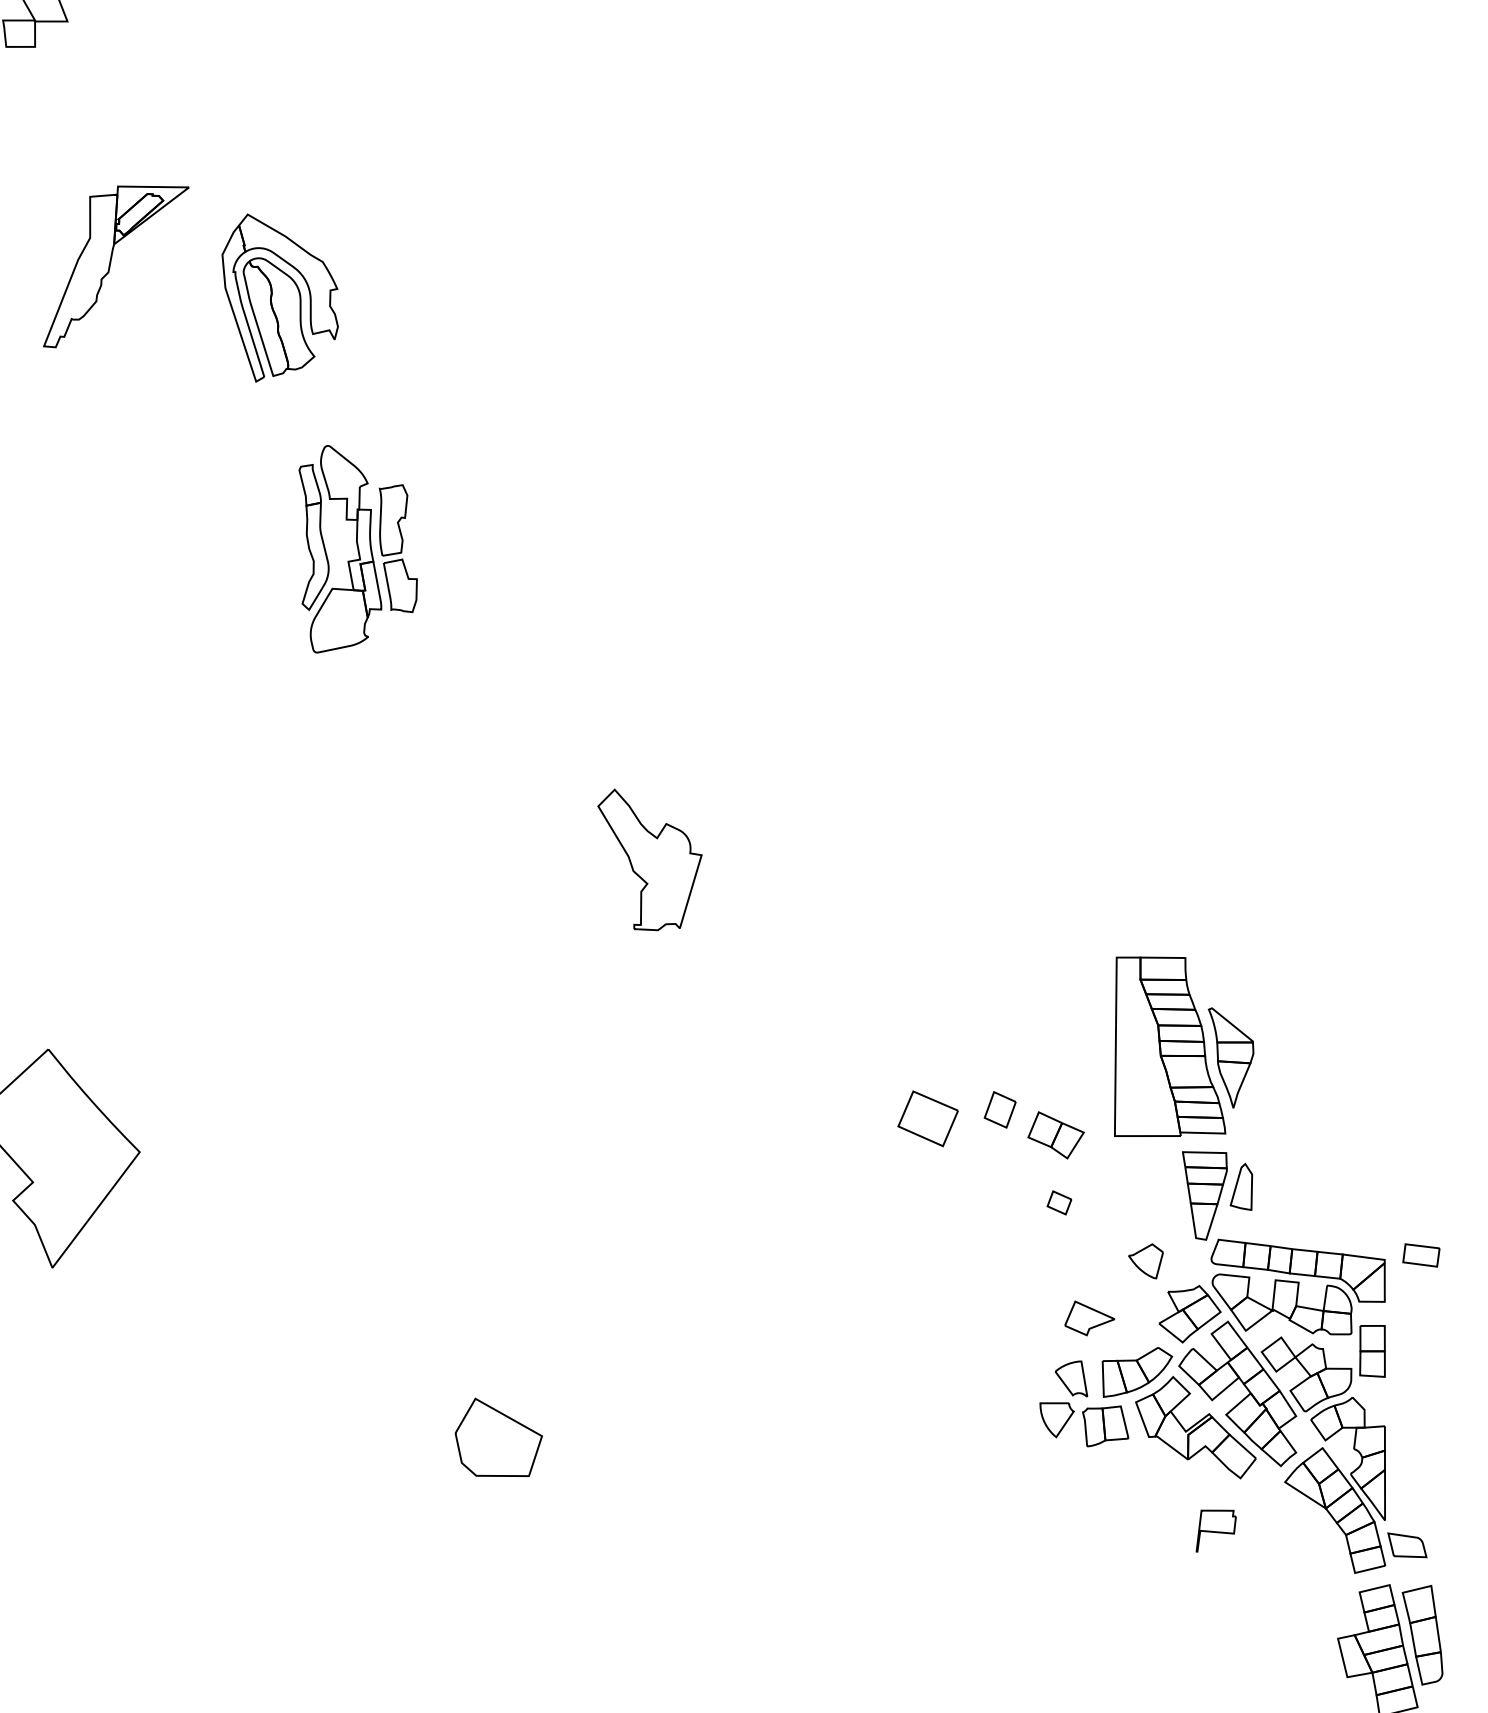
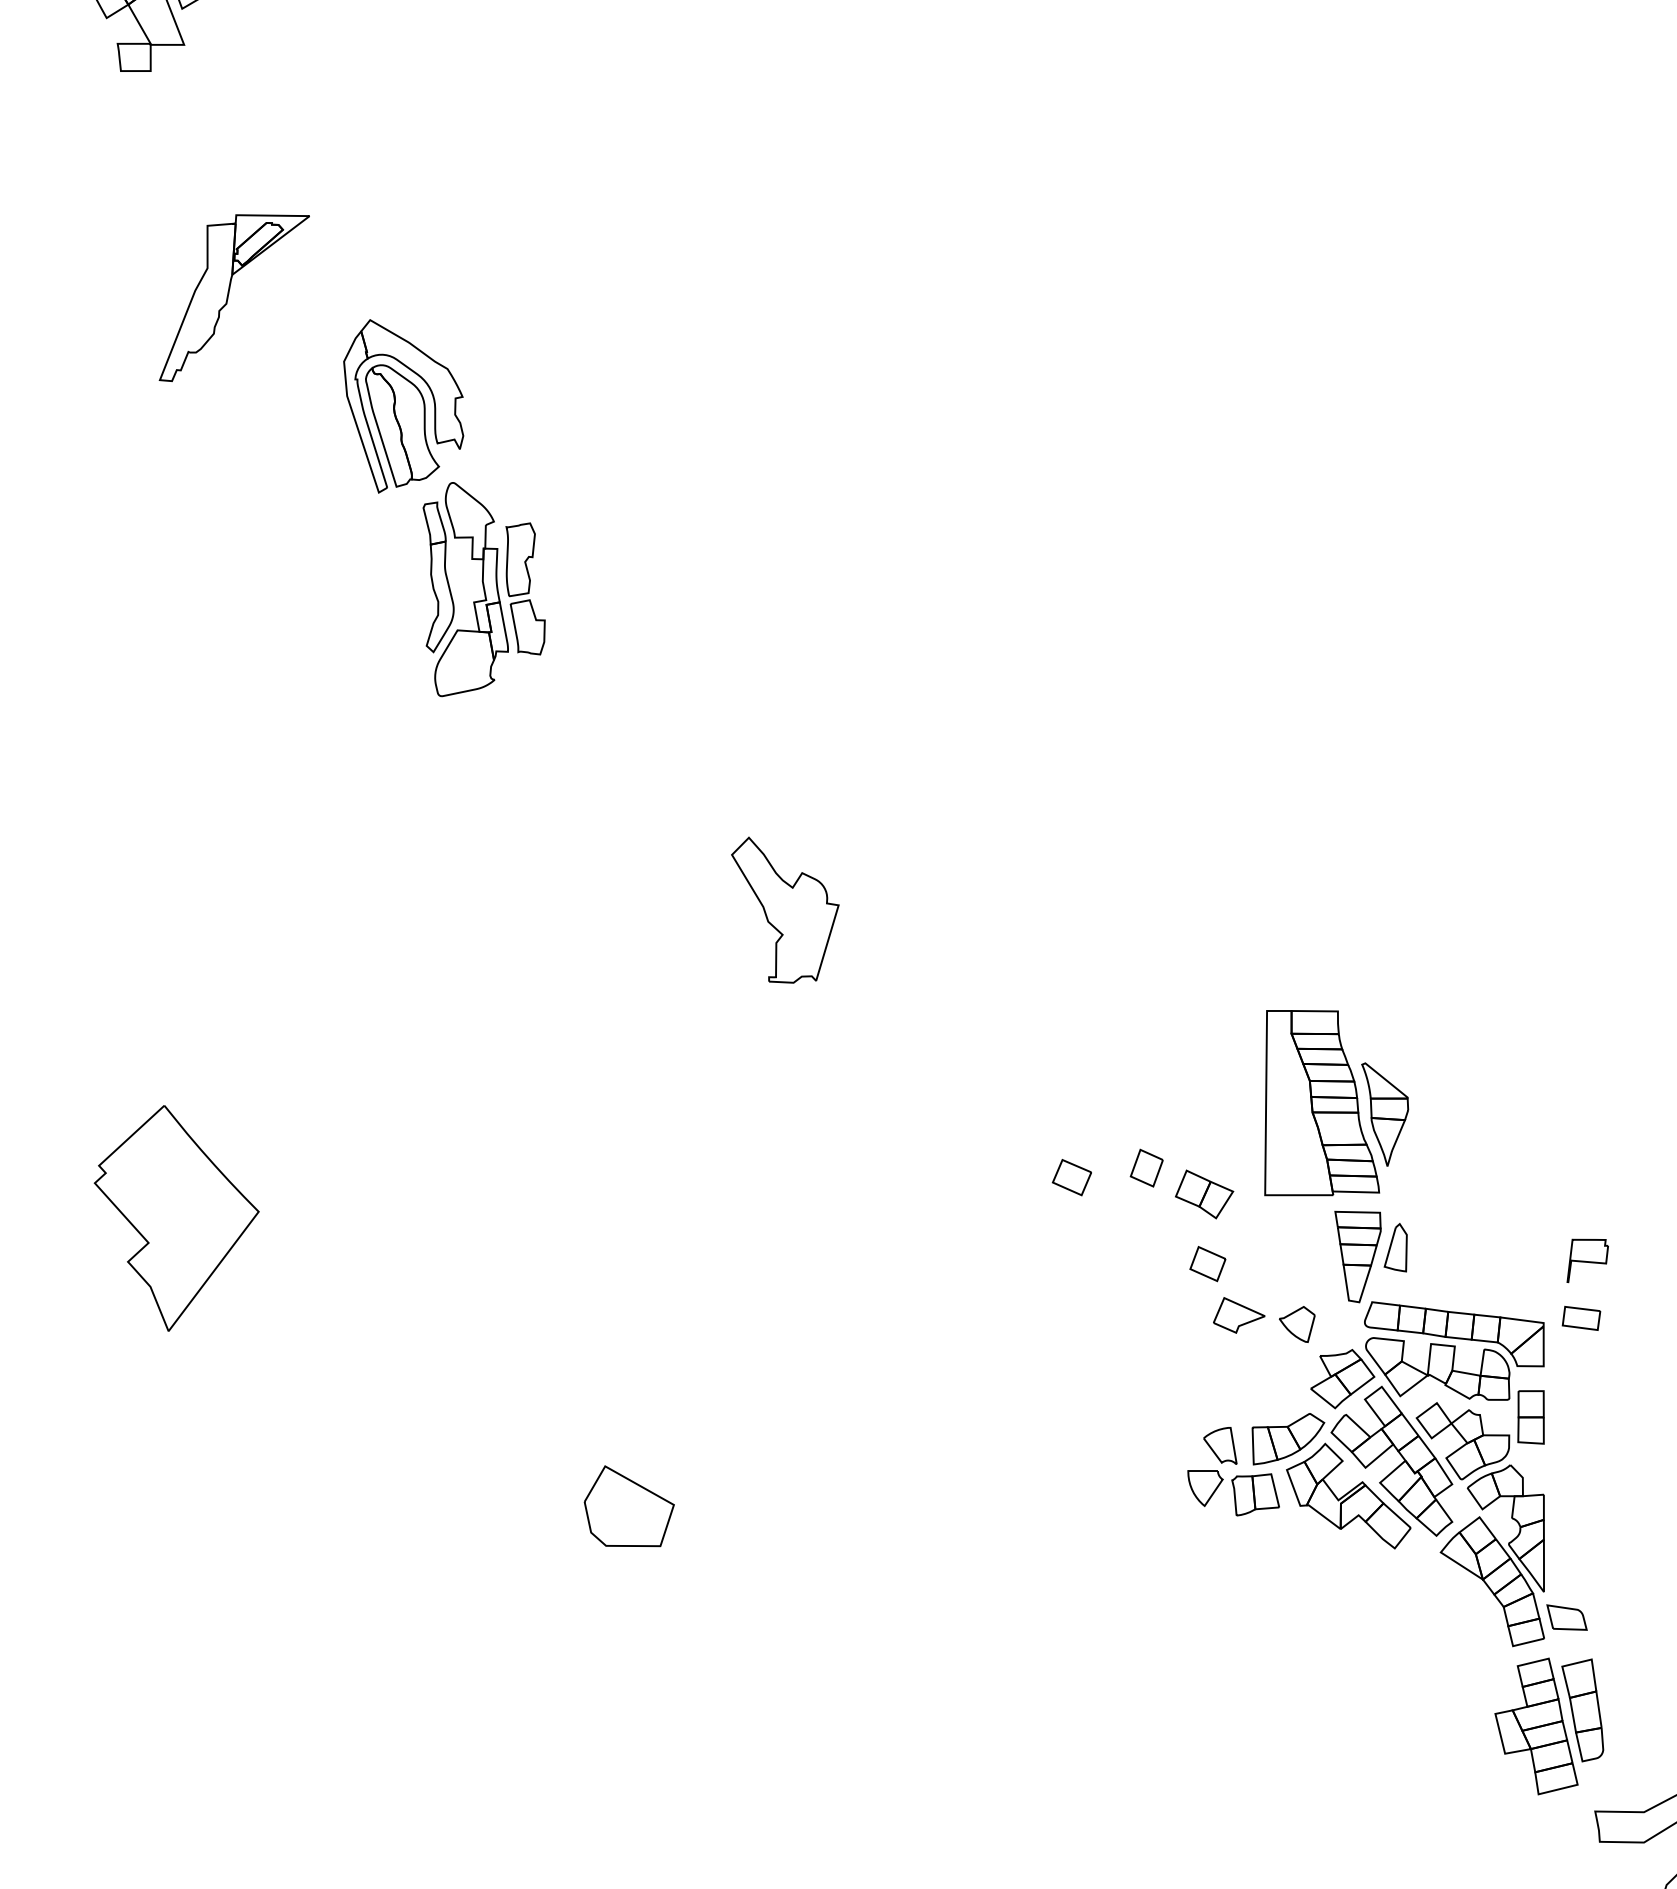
part: (280, 298) -> (403, 406), moved
part: (927, 1118) -> (1071, 1177), size x0.62
part: (1059, 1203) -> (1207, 1264), size x1.43
part: (1090, 1318) -> (1239, 1315), moved
part: (1215, 1530) -> (1587, 1260), moved

